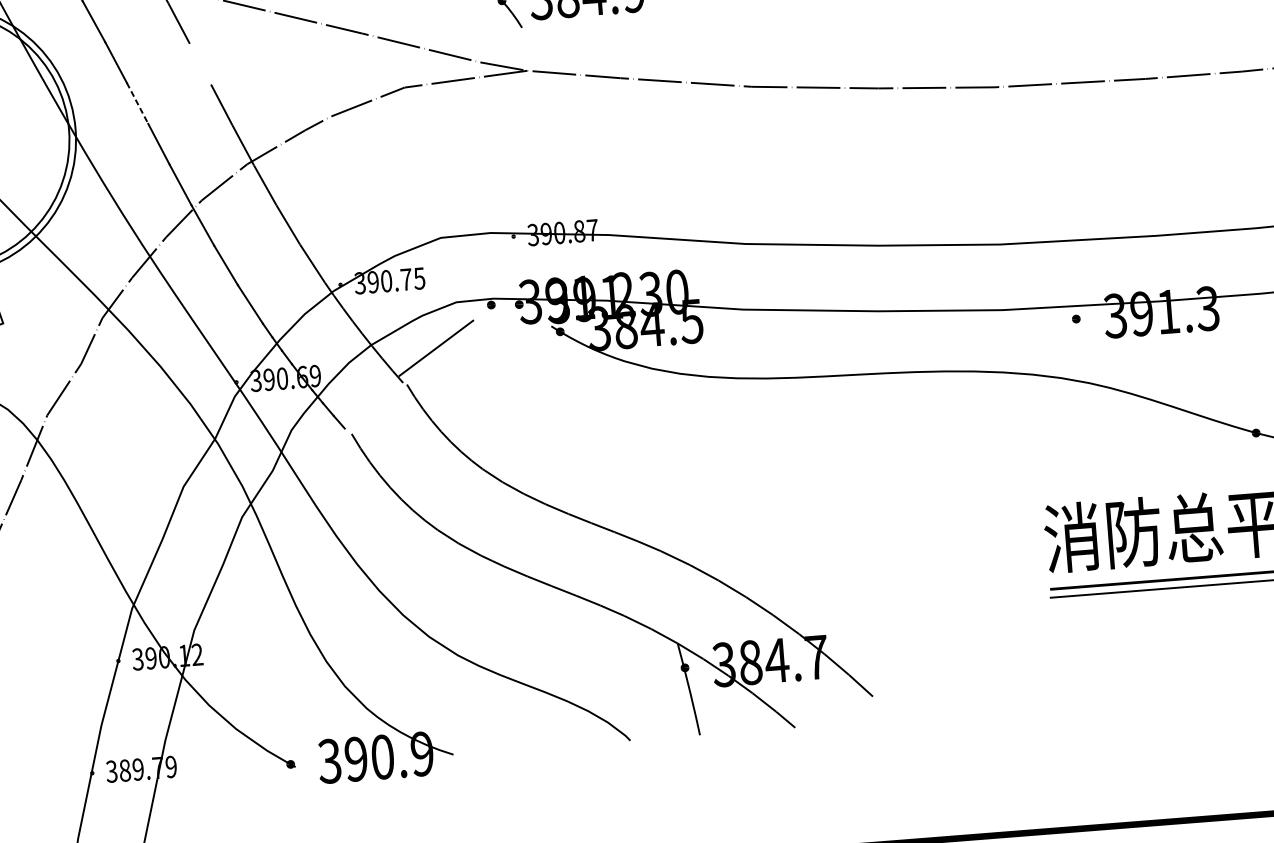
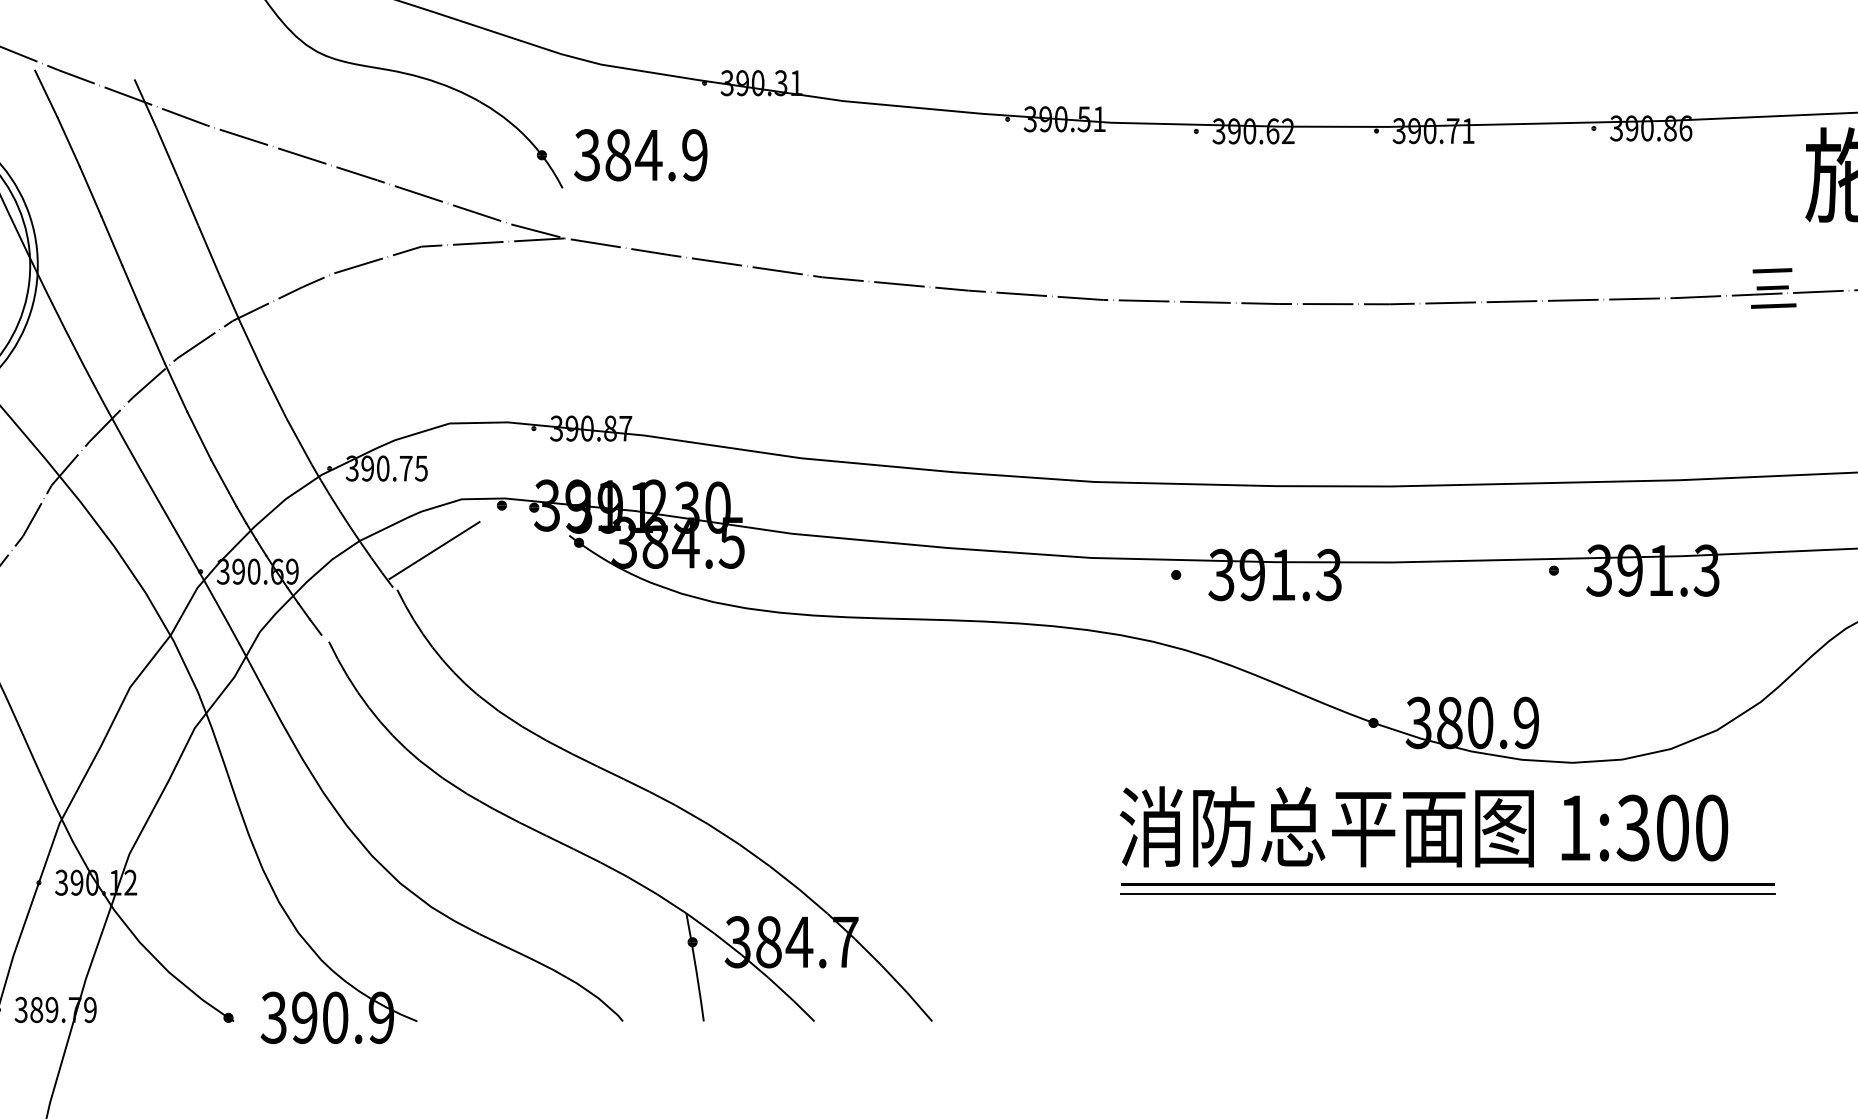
line: (200, 63) -> (187, 200), added
line: (137, 103) -> (111, 240), dashed -> solid
line: (884, 707) -> (919, 1006), added

